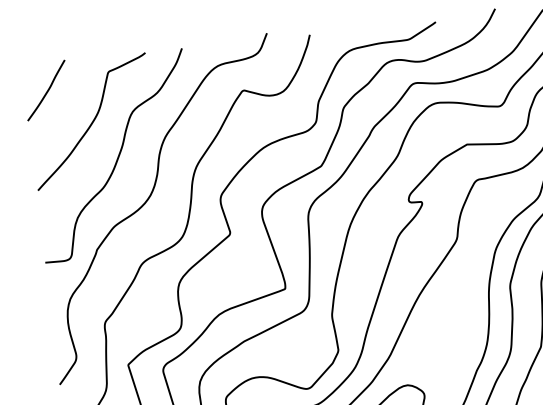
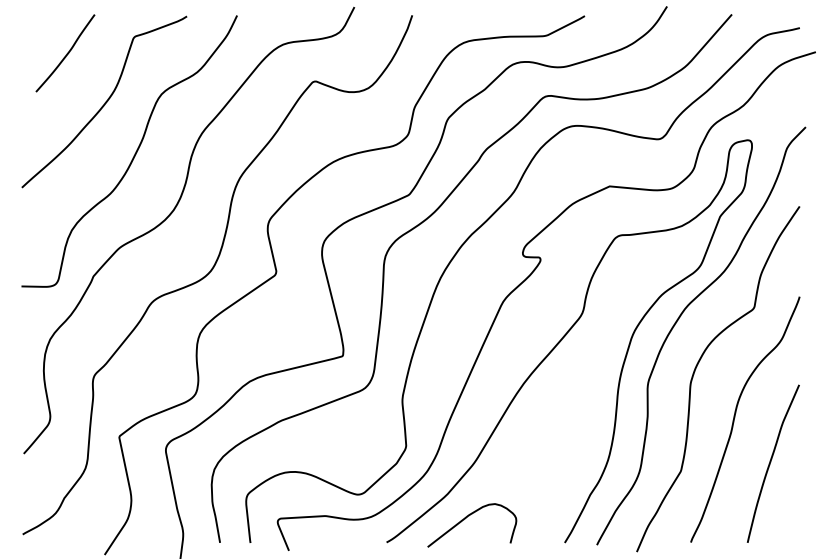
curve: (47, 90) -> (66, 53), moved

